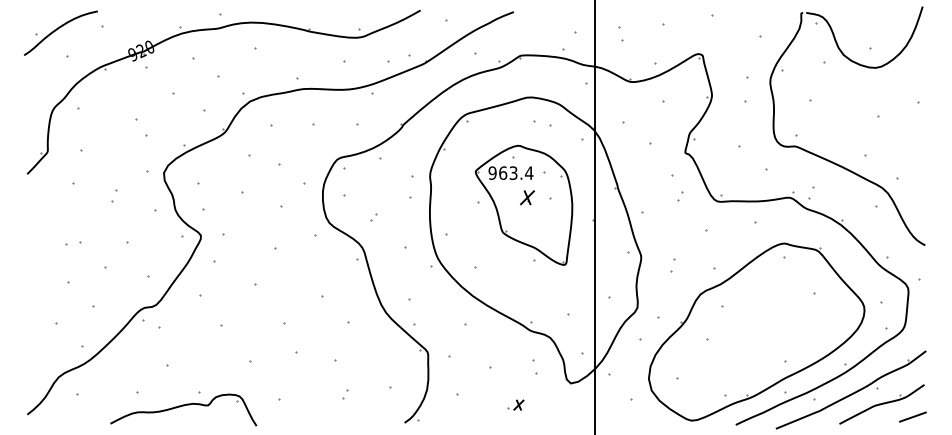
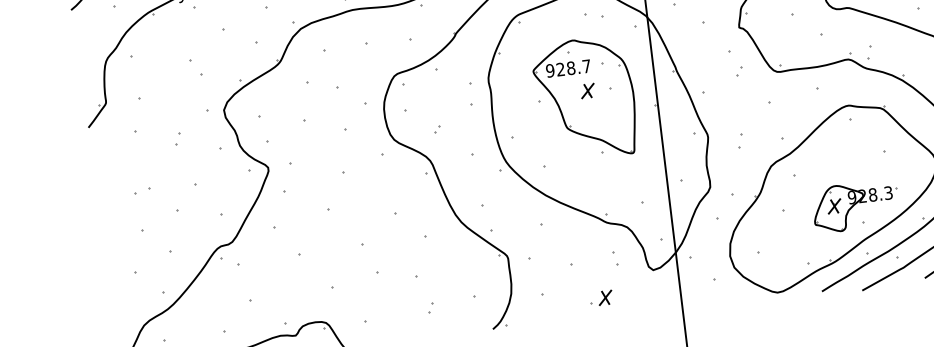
text: (516, 172) -> (573, 67), 963.4 -> 928.7
part: (779, 344) -> (855, 206), added
part: (515, 404) -> (600, 297), size x1.43

